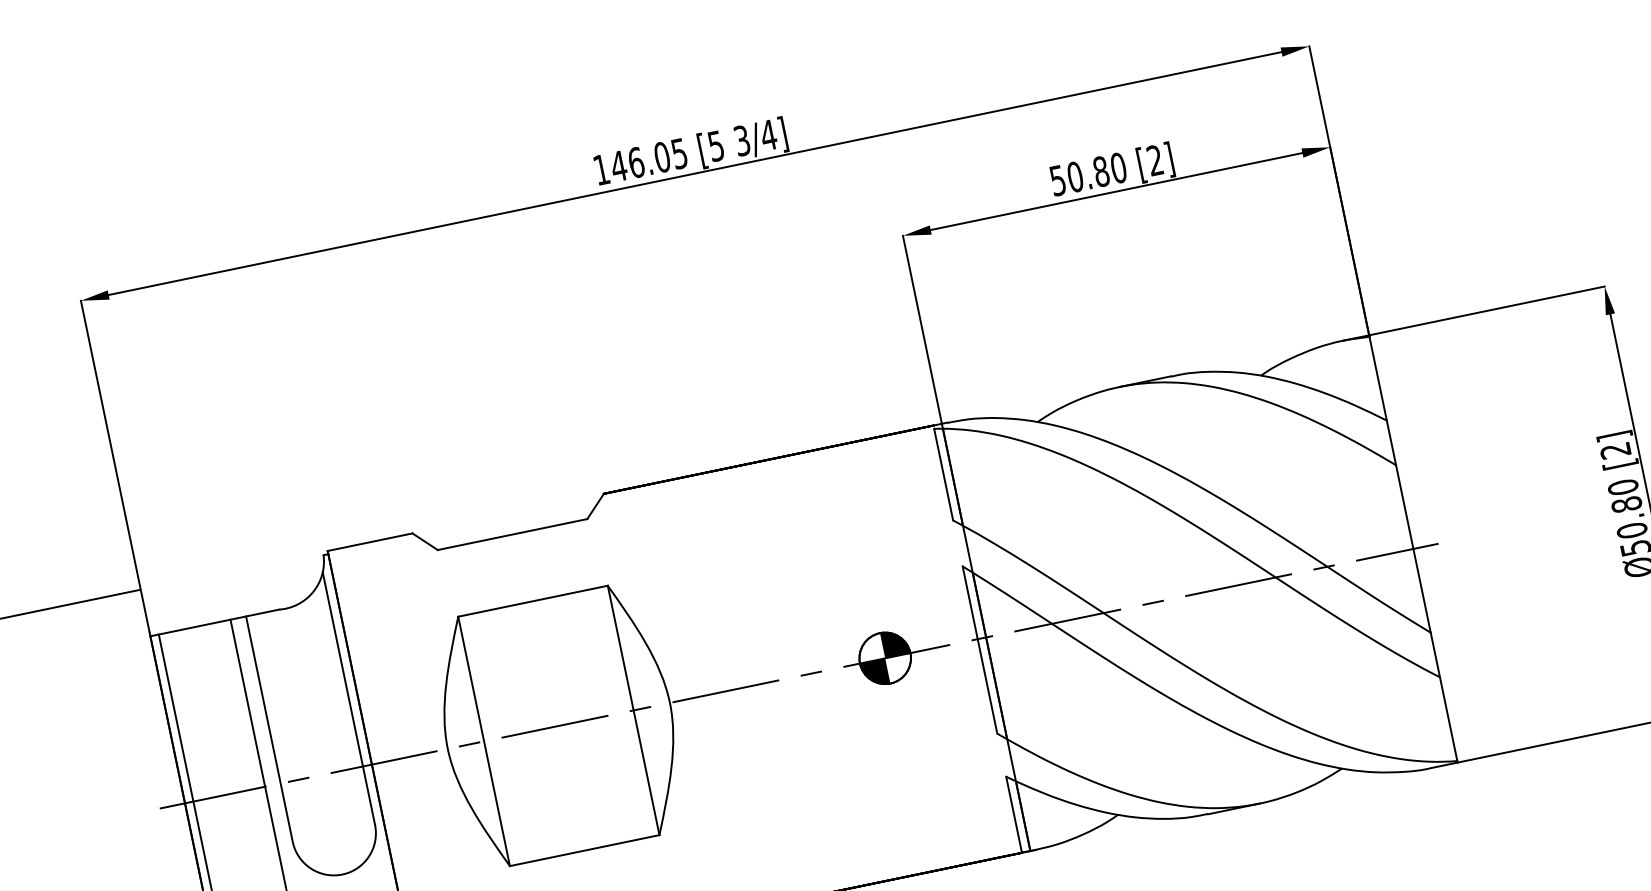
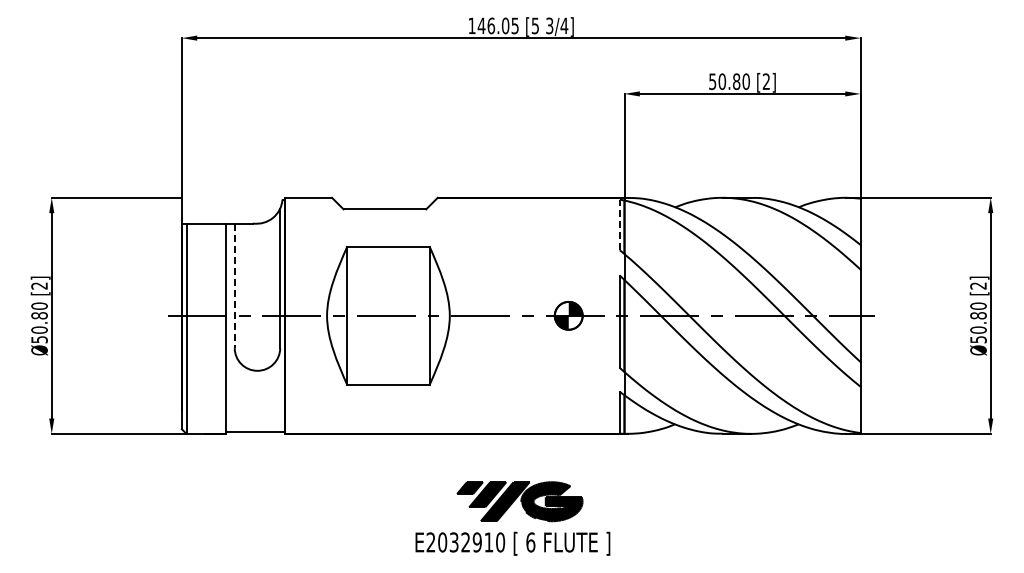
line: (942, 474) -> (619, 224), solid -> dashed
line: (269, 730) -> (234, 286), solid -> dashed

